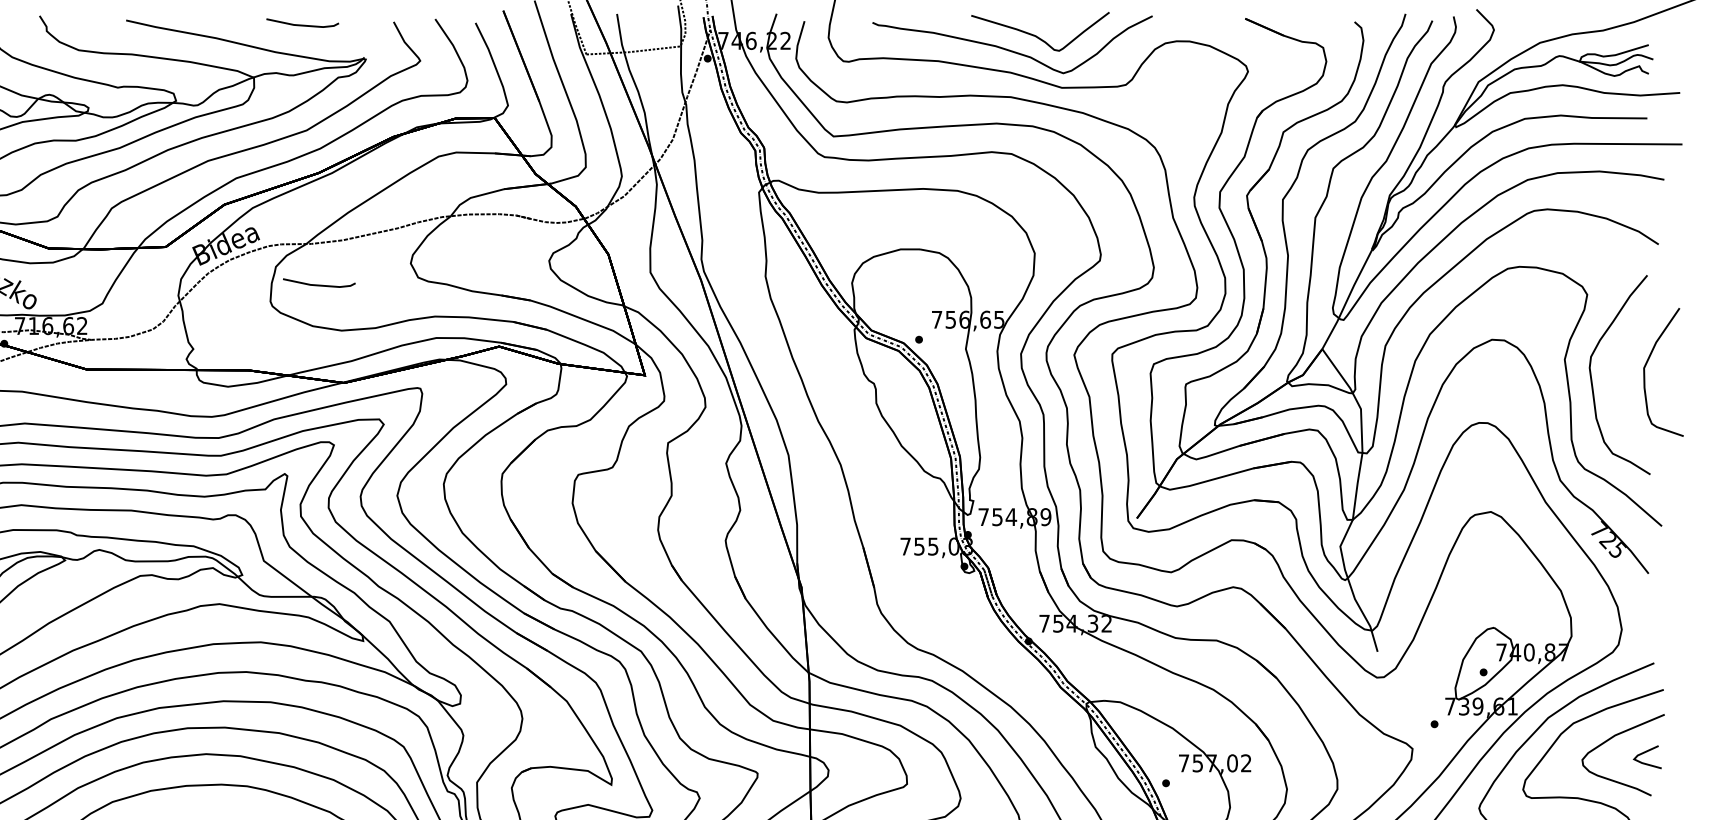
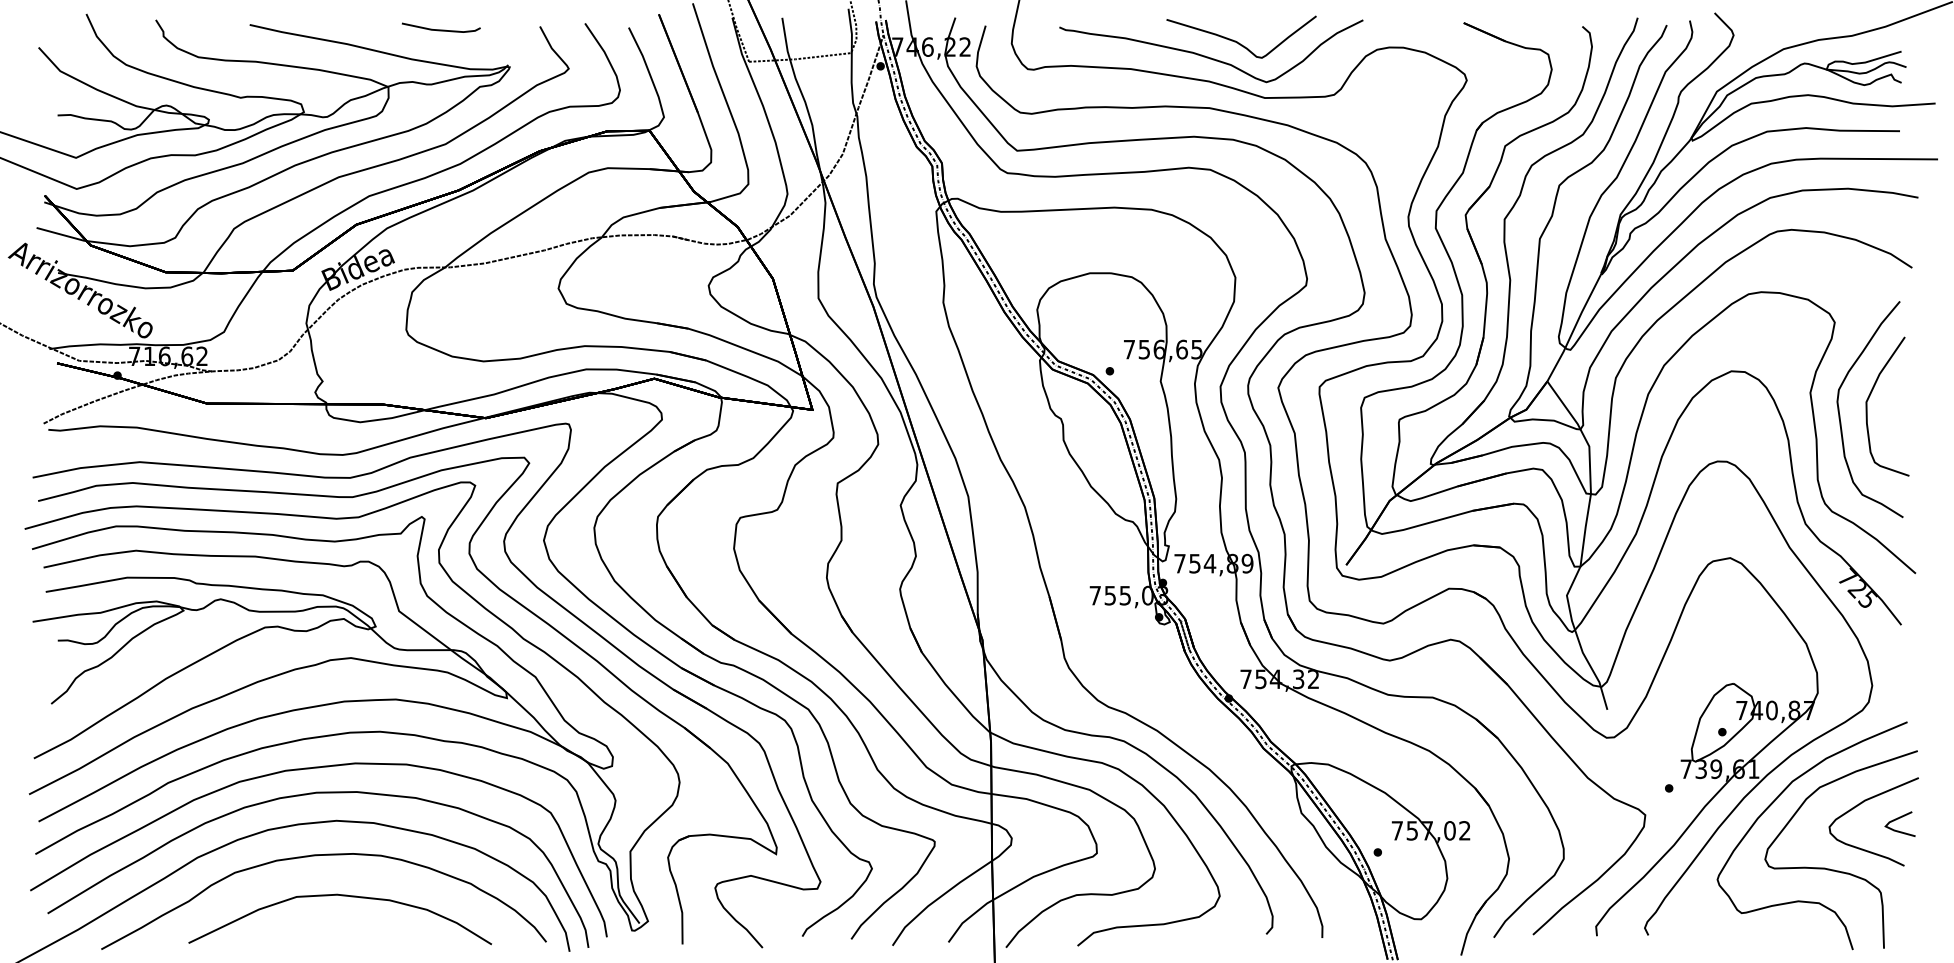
line: (319, 284) -> (459, 311), removed
curve: (1646, 364) -> (1869, 398), moved

